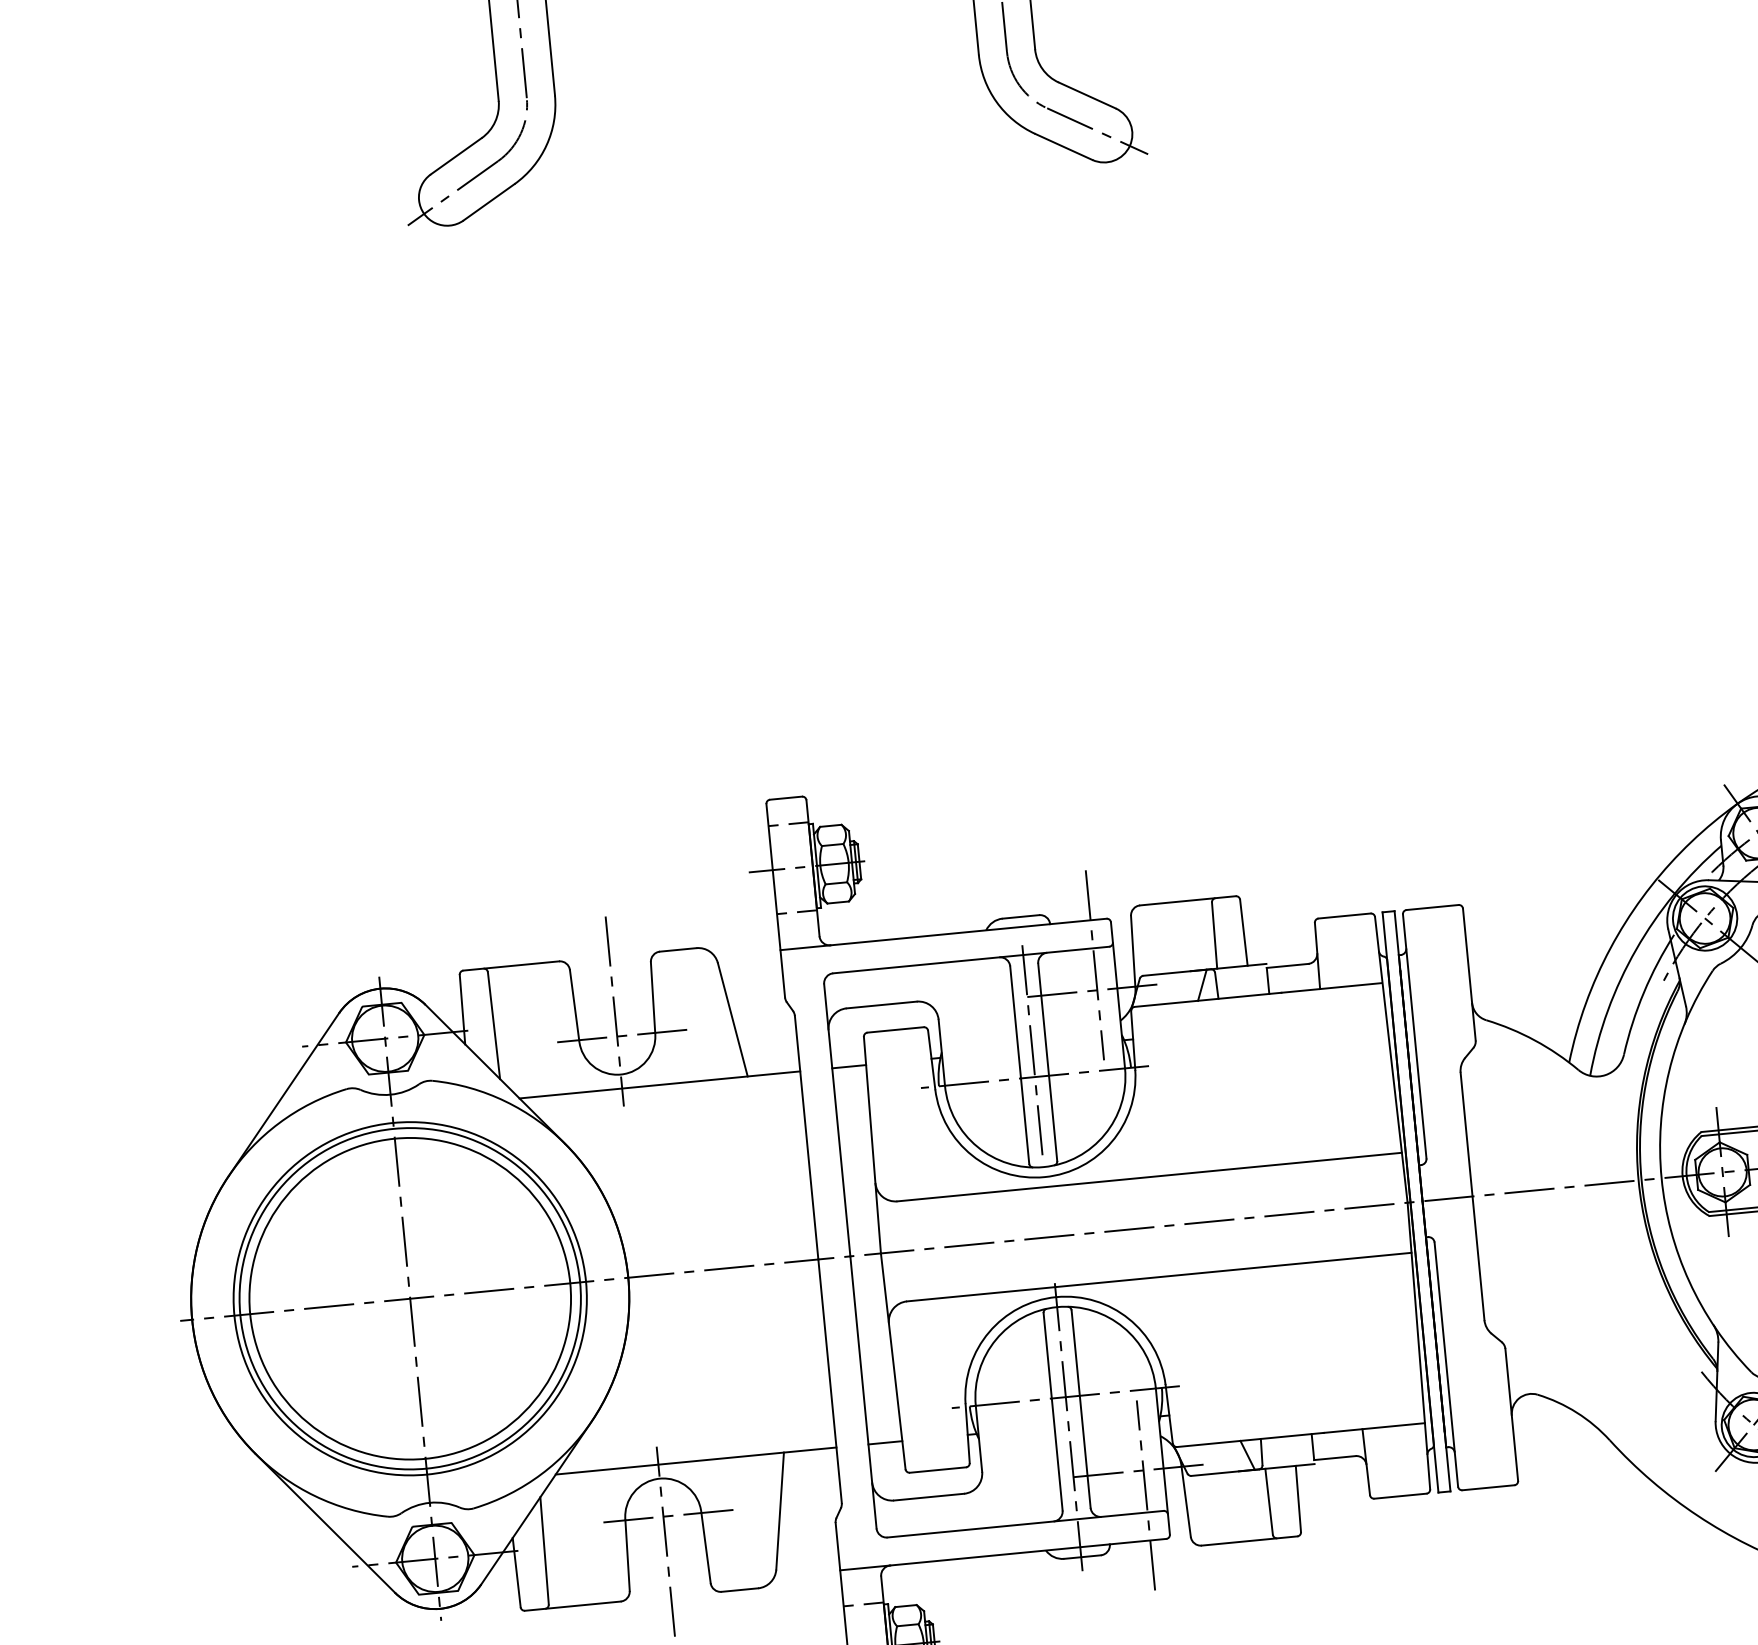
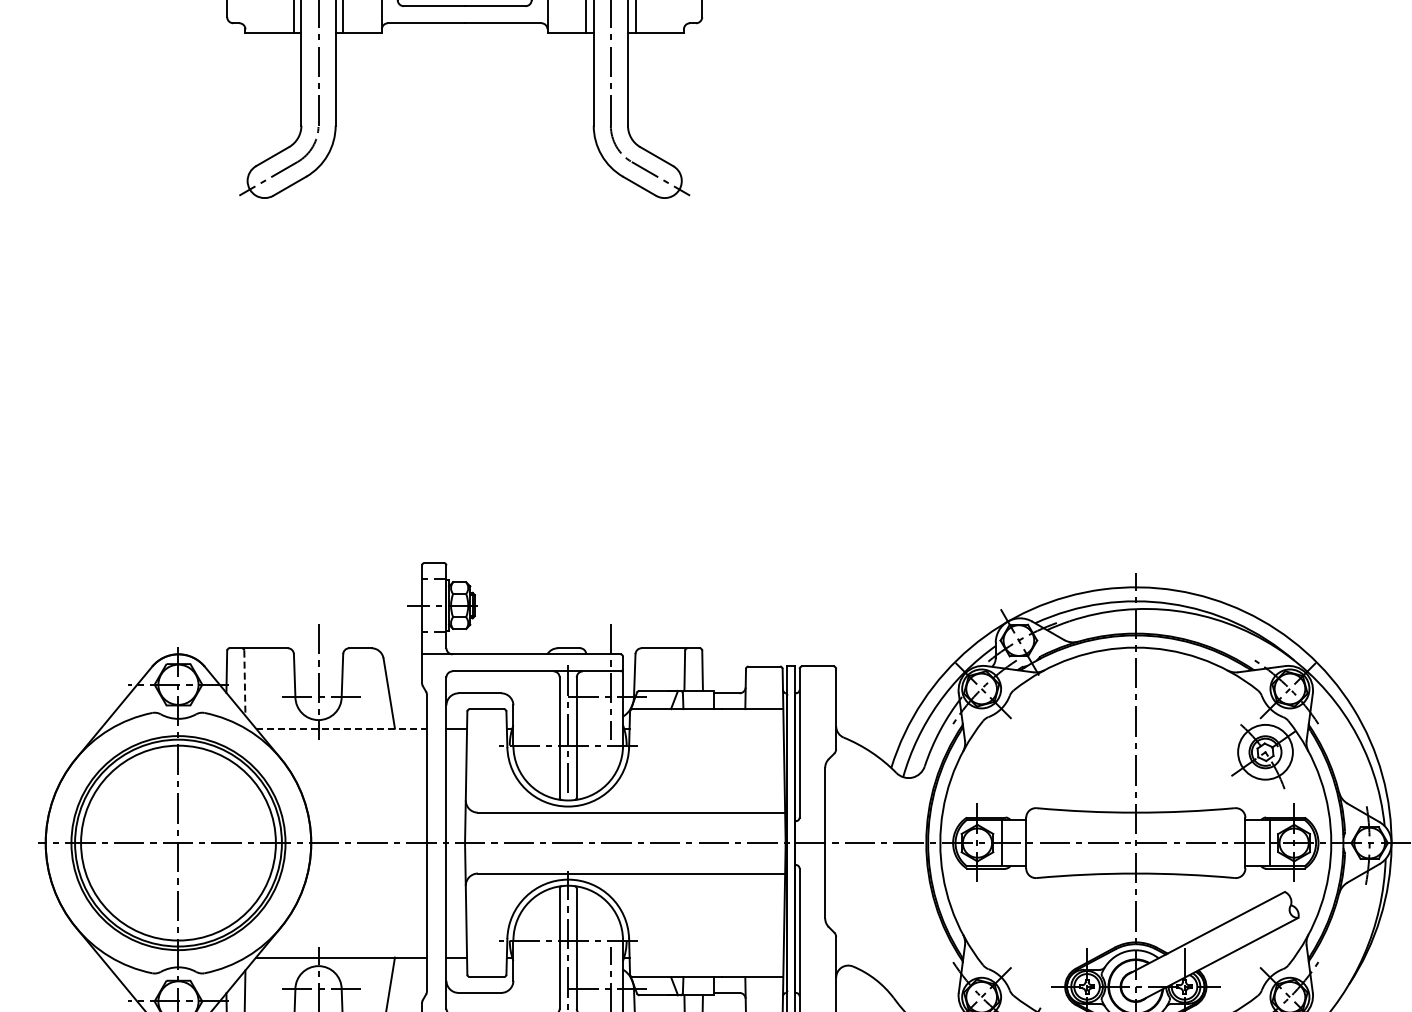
line: (493, 1026) -> (244, 683), solid -> dashed
line: (661, 1084) -> (342, 728), solid -> dashed

